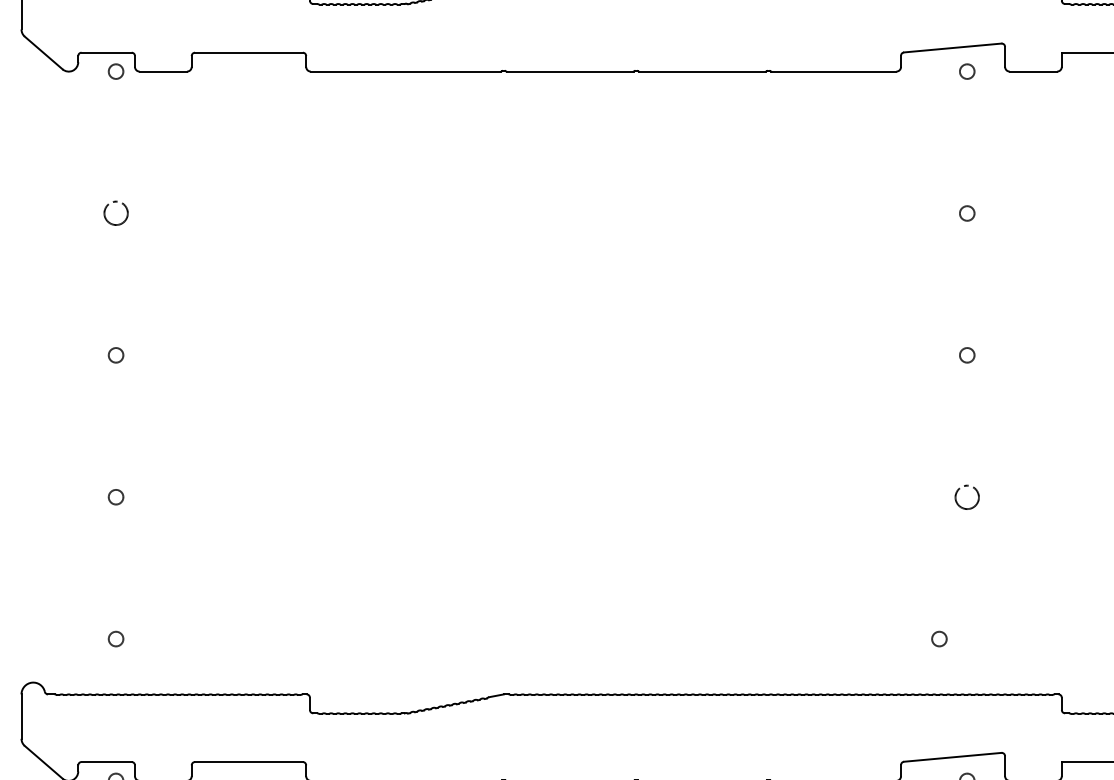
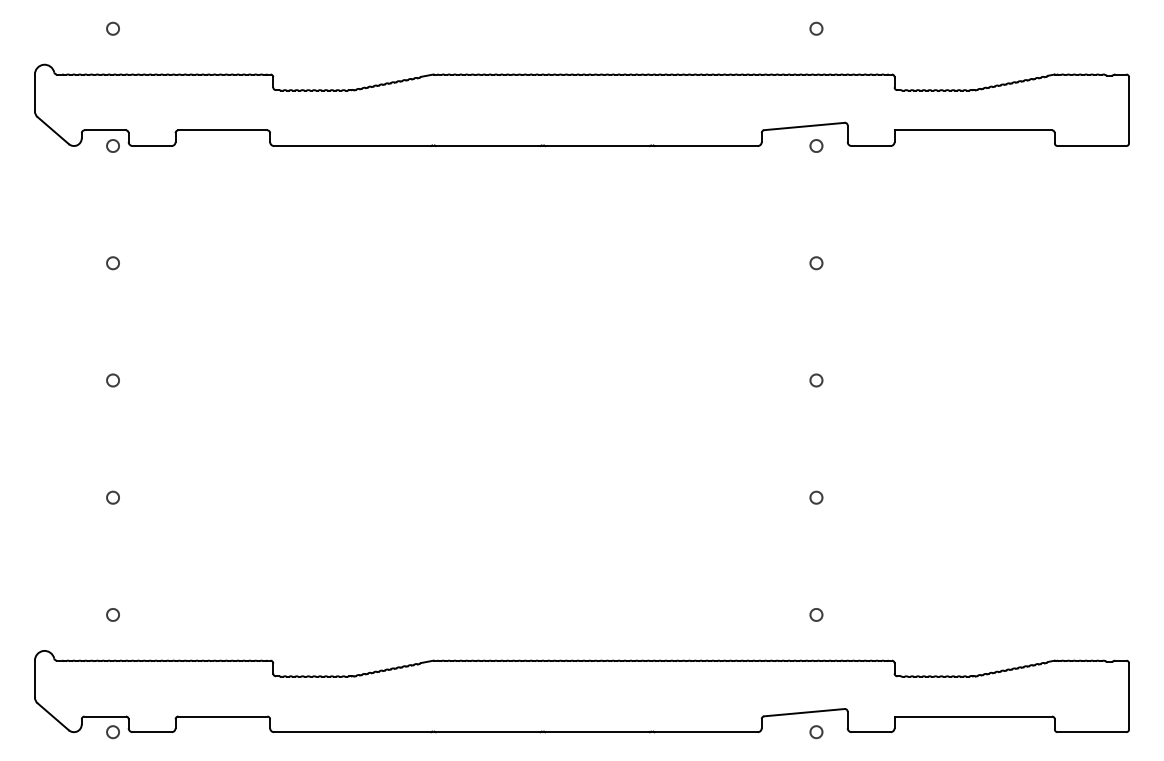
circle: (115, 213) -> (112, 263), size x0.62
circle: (967, 496) -> (816, 497), size x0.62
circle: (939, 638) -> (816, 614), moved

